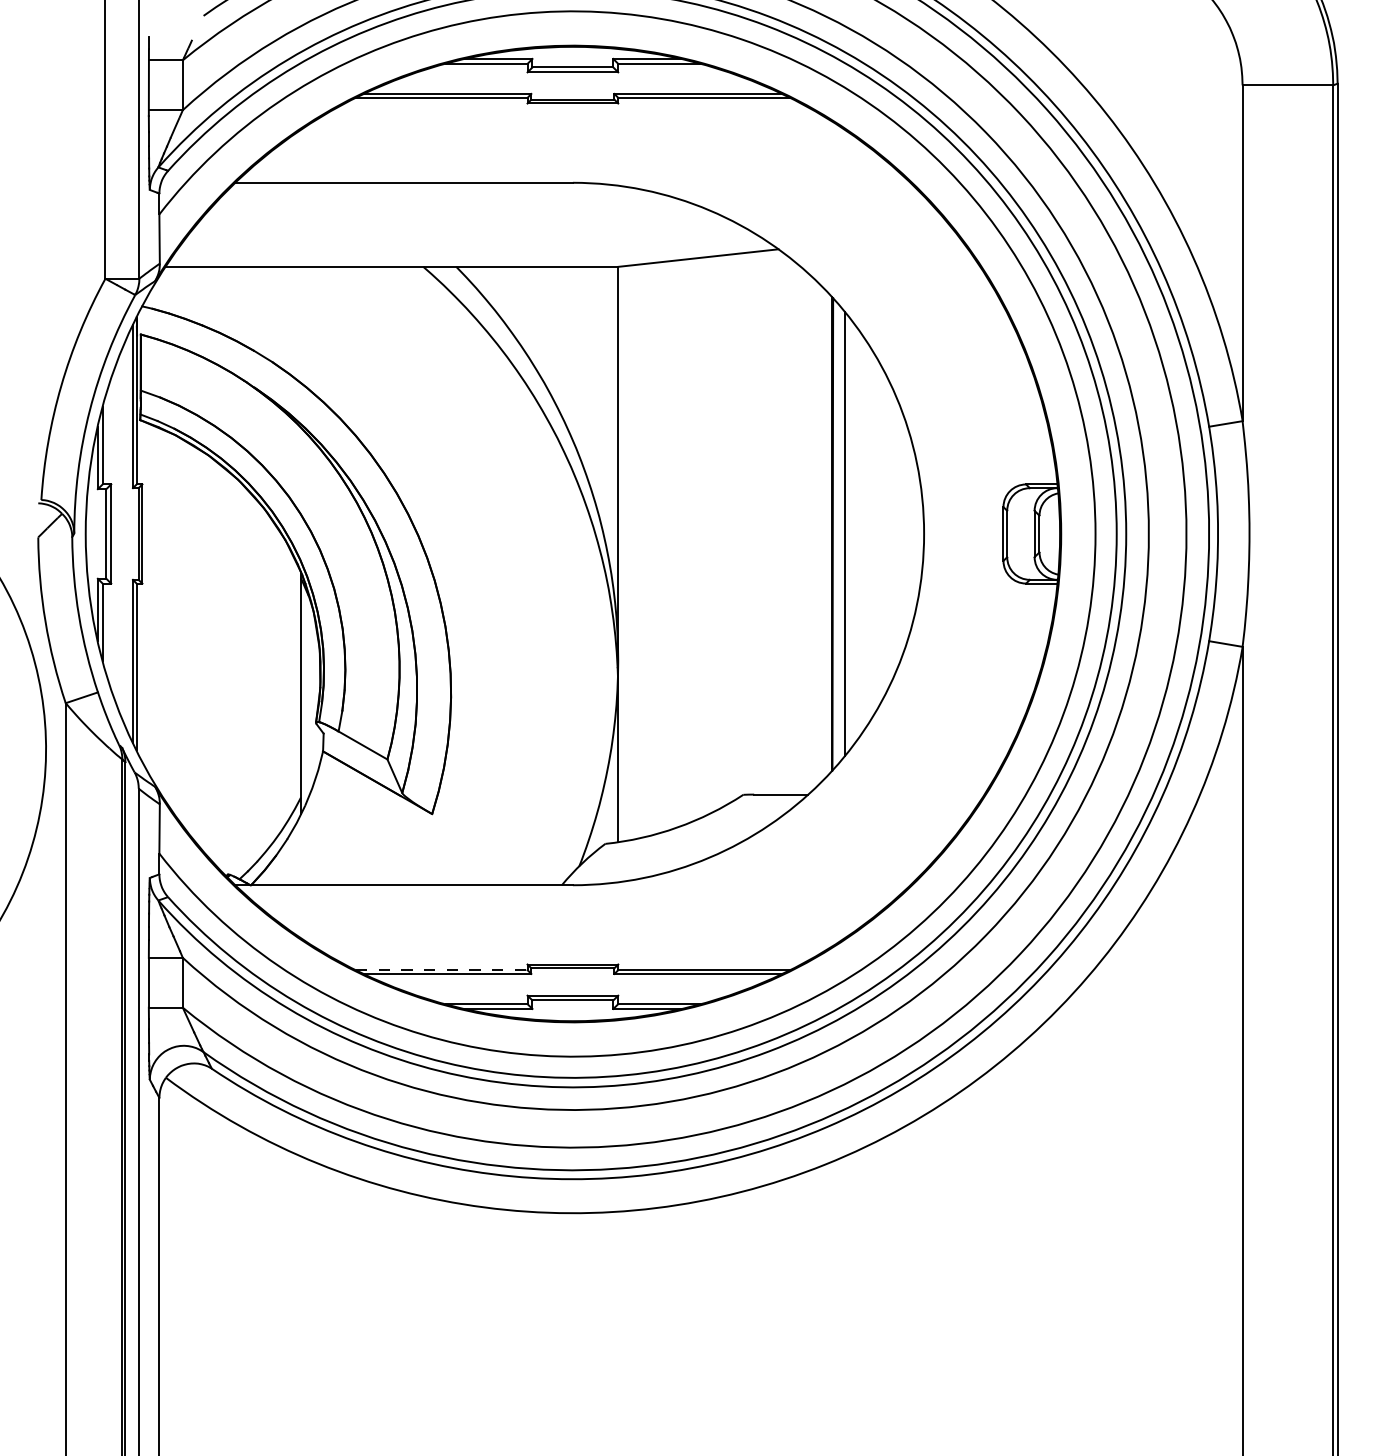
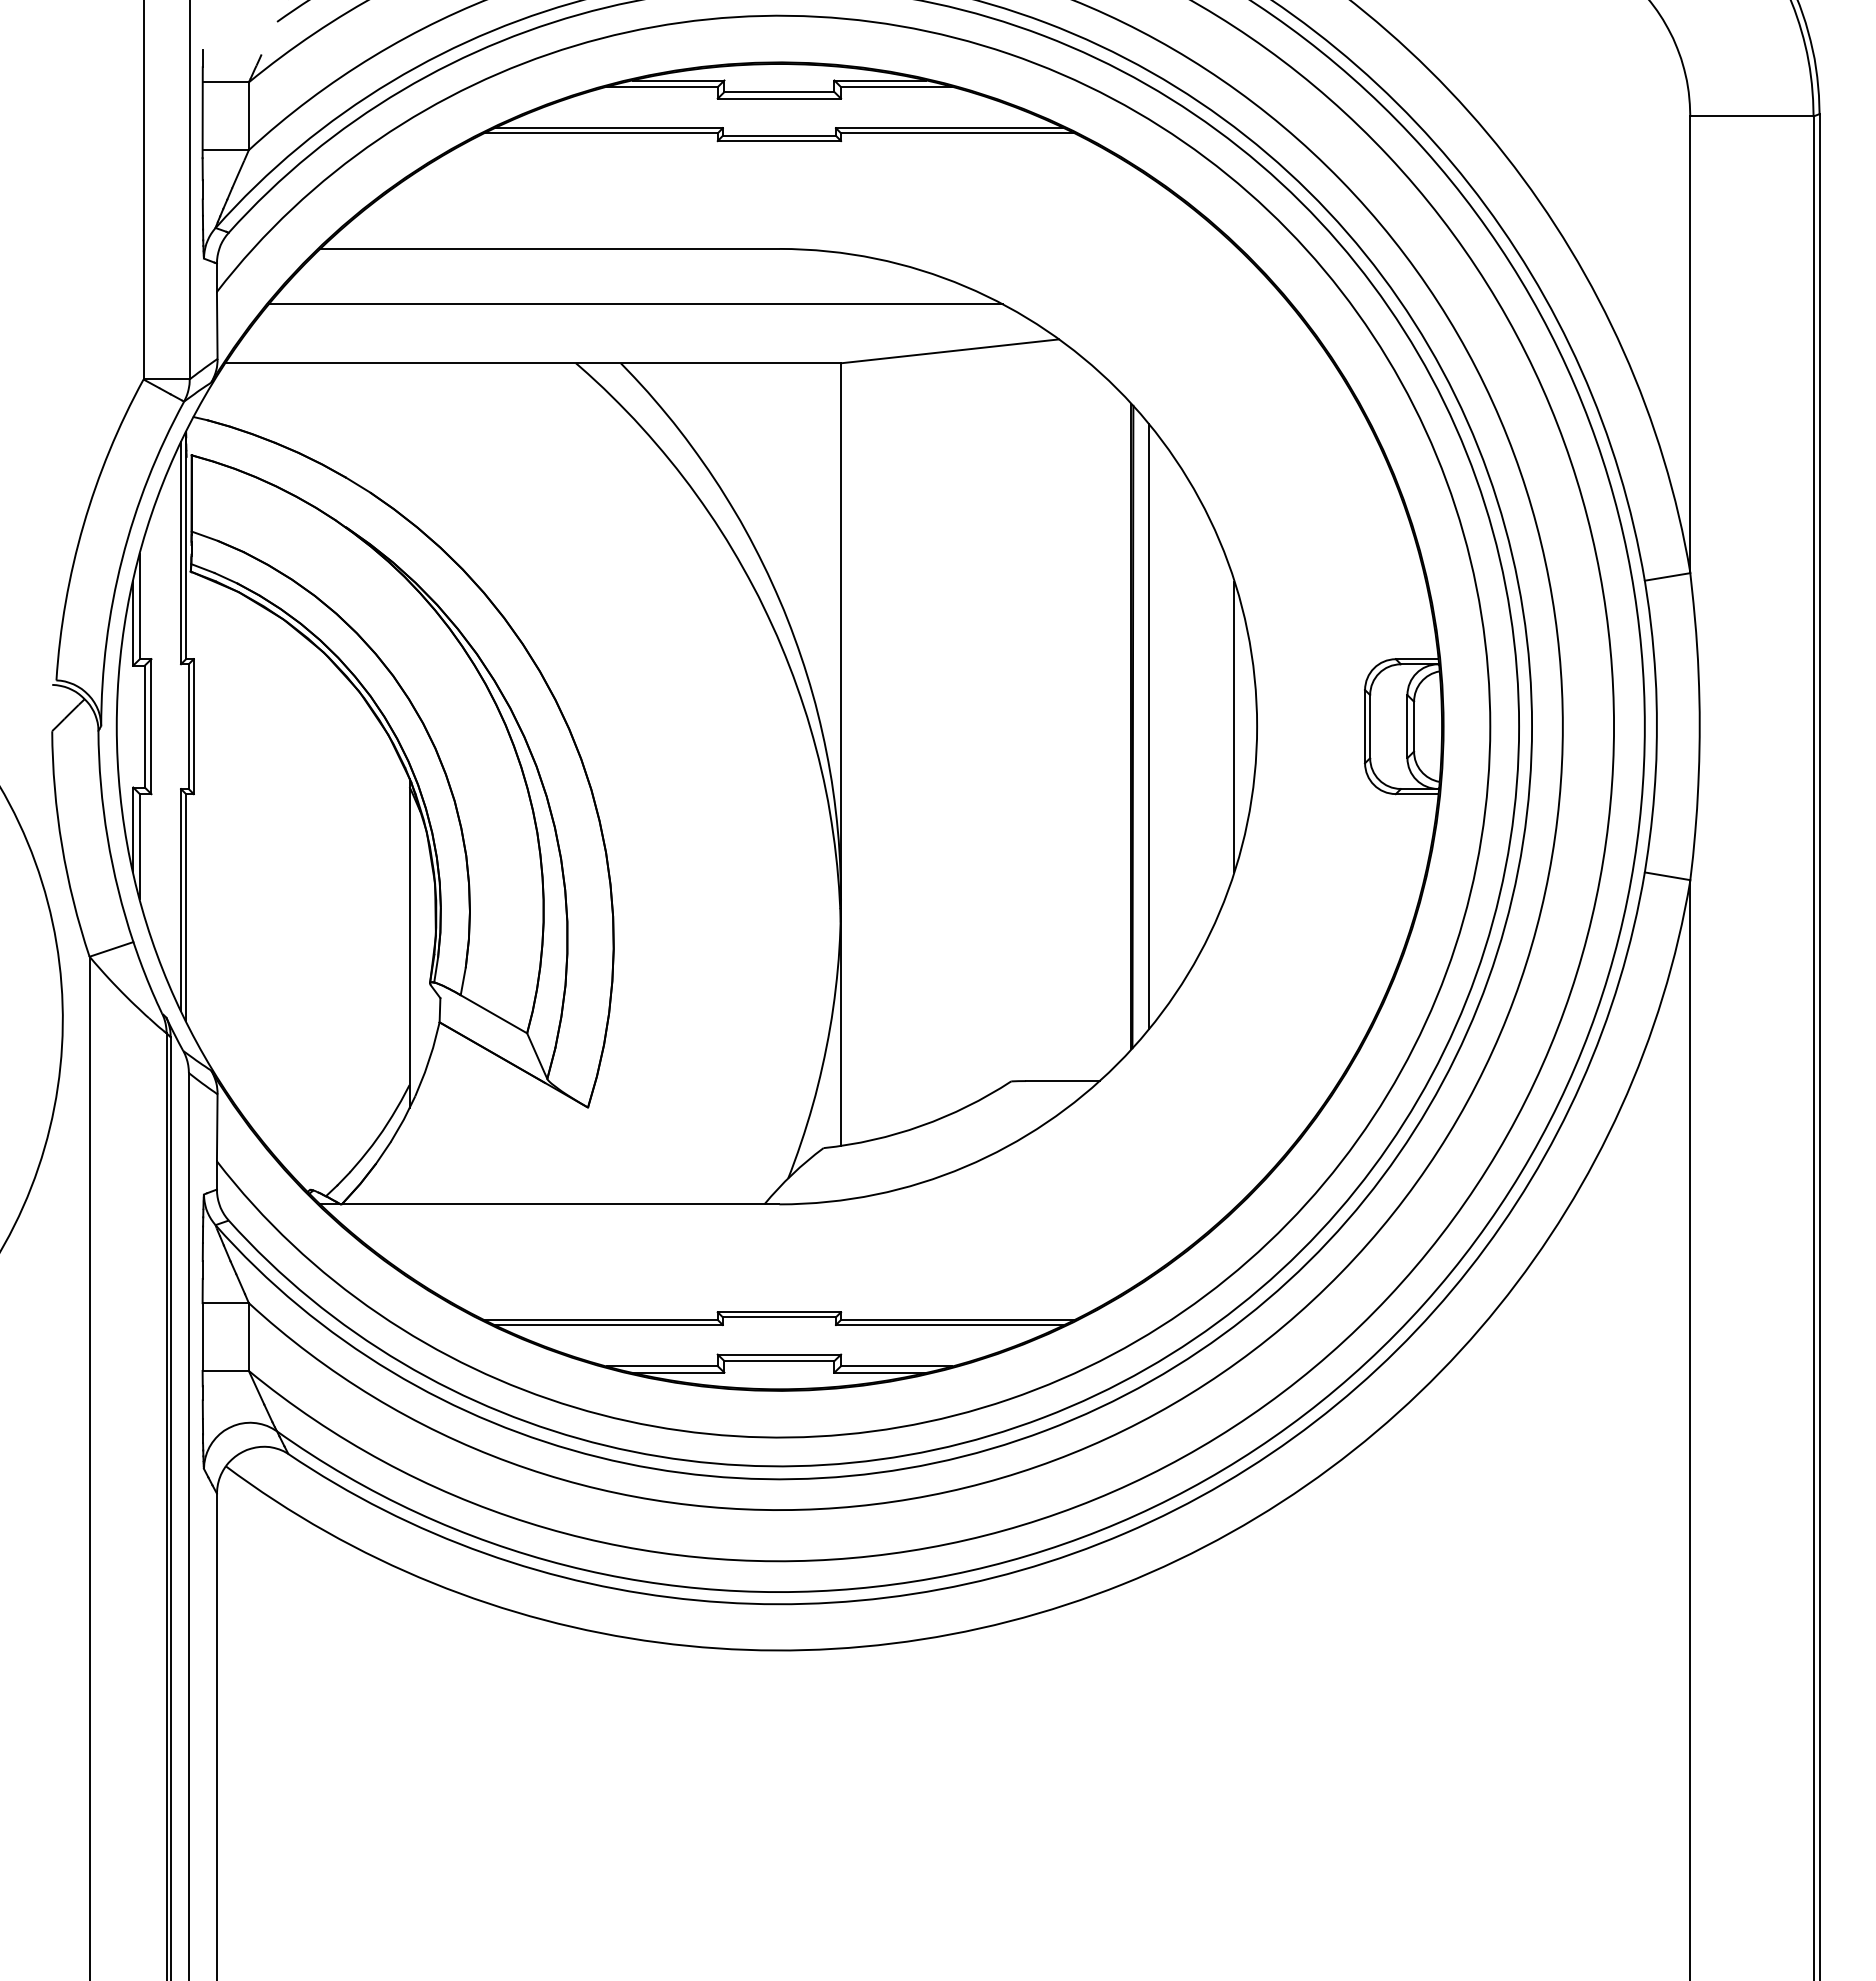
line: (467, 223) -> (635, 304), added
line: (907, 533) -> (1234, 726), added
line: (442, 969) -> (601, 1319), dashed -> solid

